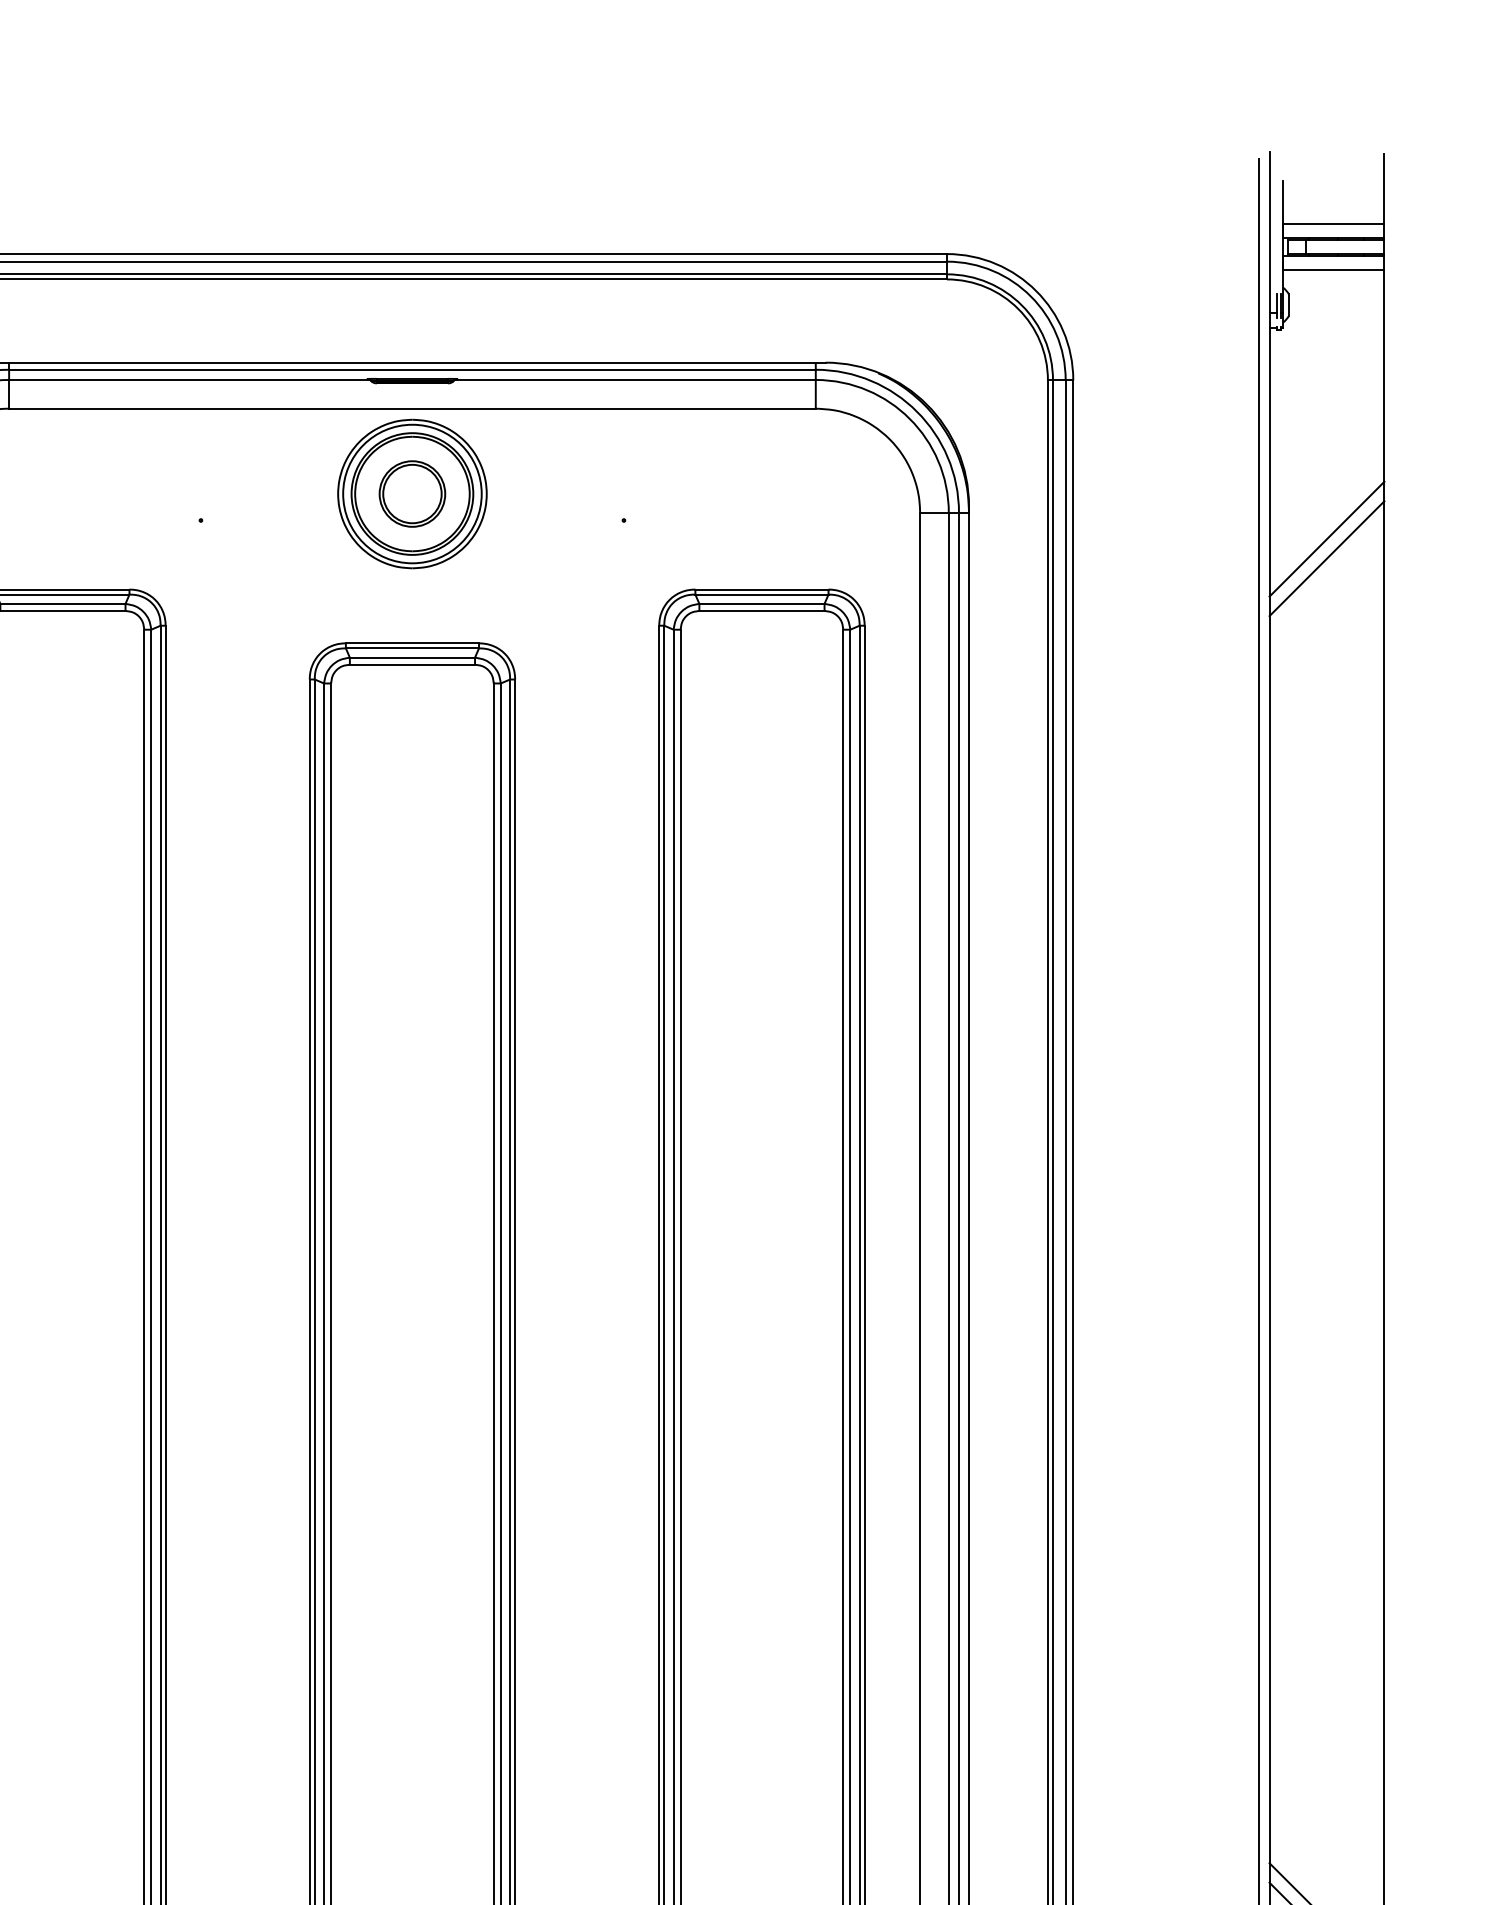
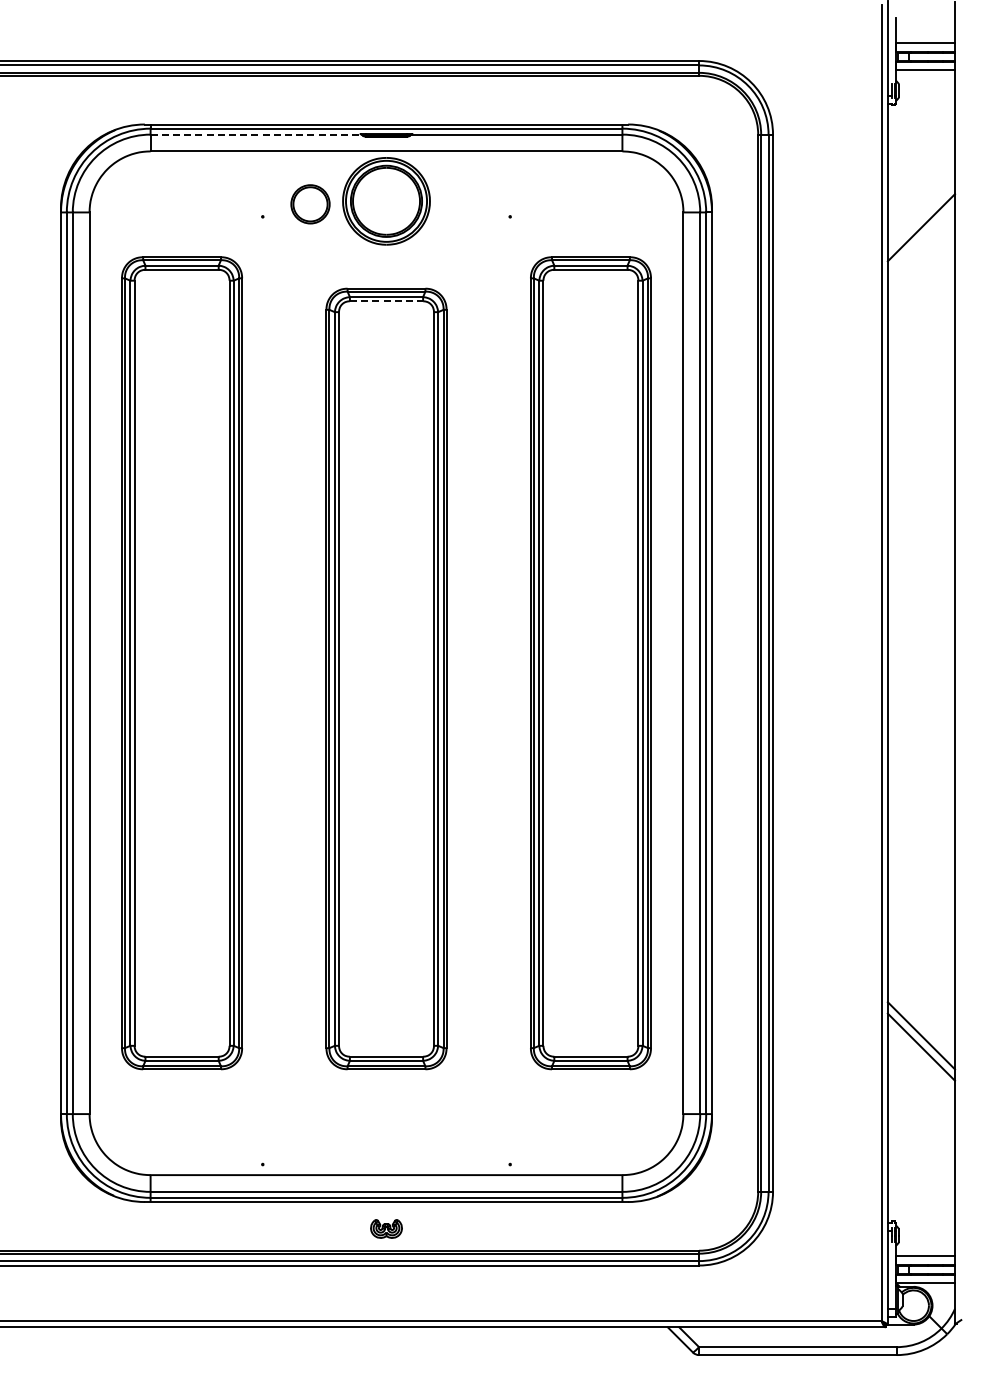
line: (190, 379) -> (256, 134), solid -> dashed
part: (412, 494) -> (310, 204), moved
line: (1327, 557) -> (921, 238), removed
line: (412, 665) -> (386, 301), solid -> dashed

